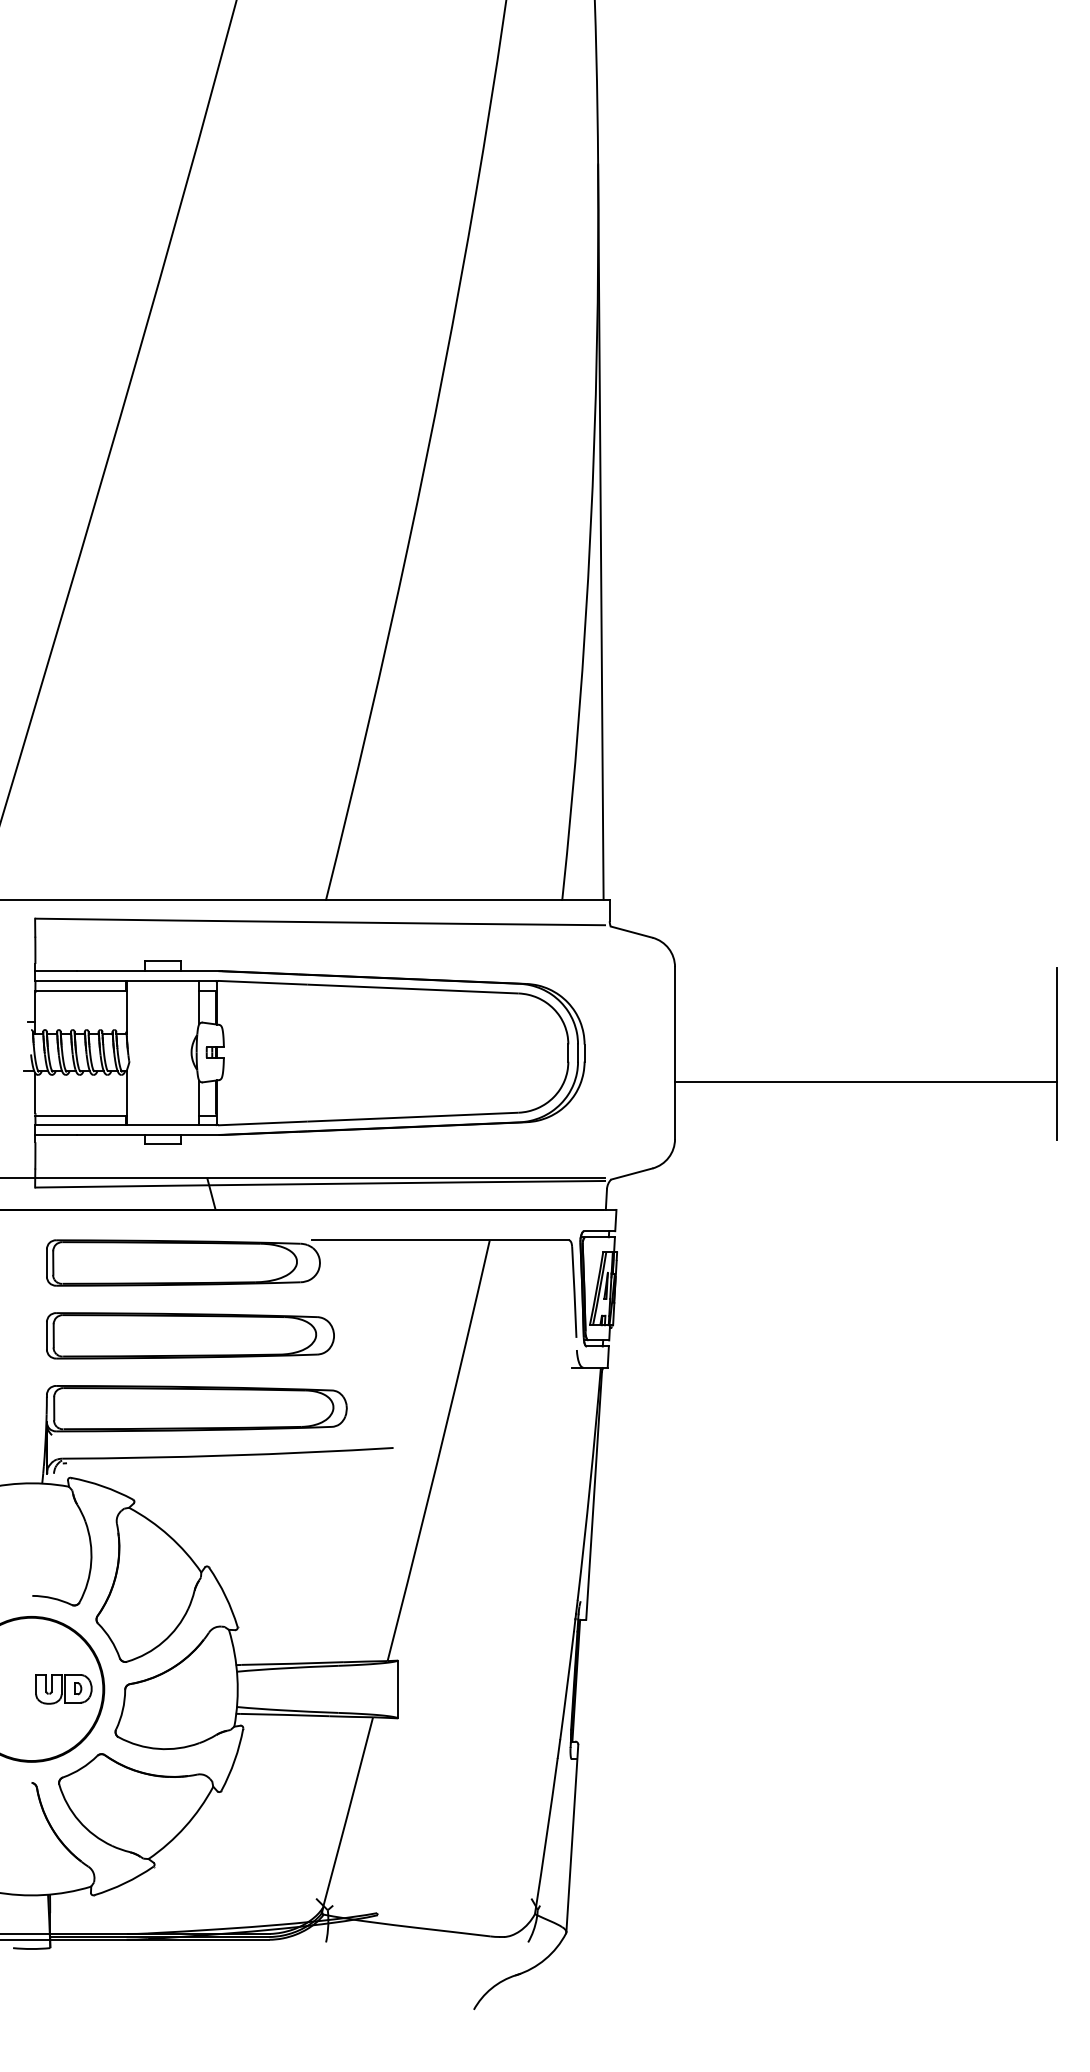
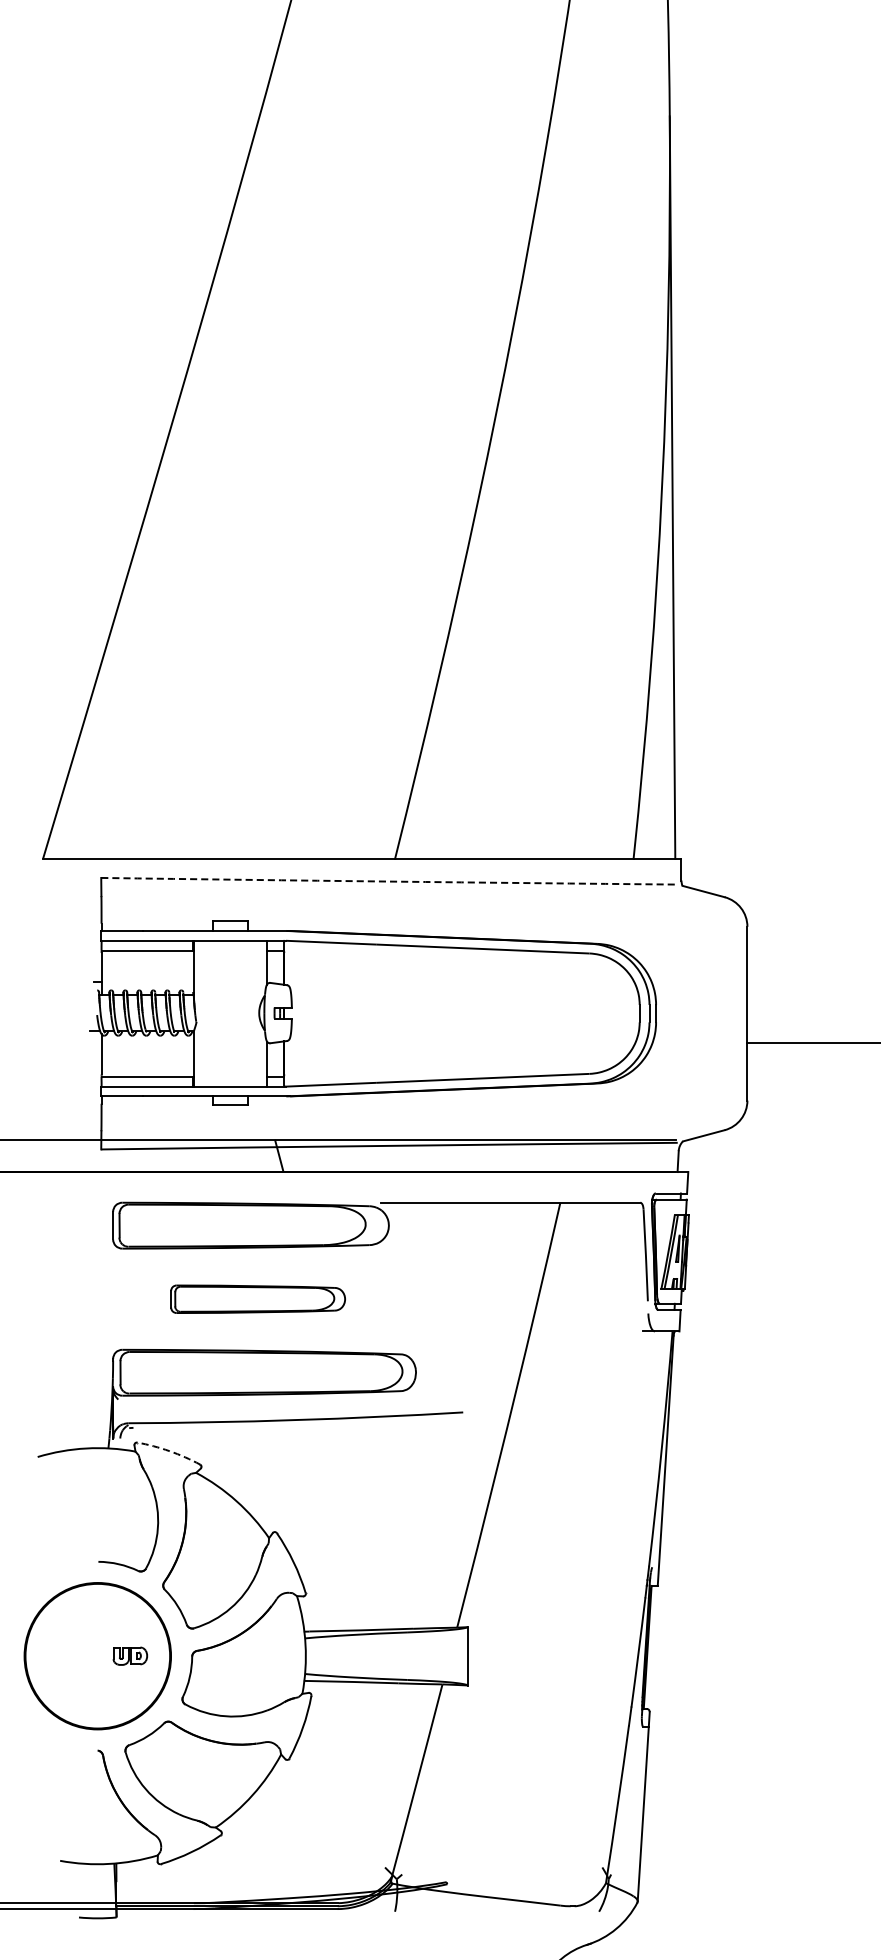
arc: (320, 922) -> (389, 881), solid -> dashed
part: (190, 1335) -> (258, 1298), size x0.6
arc: (102, 1486) -> (169, 1451), solid -> dashed
part: (63, 1689) -> (129, 1656), size x0.6

